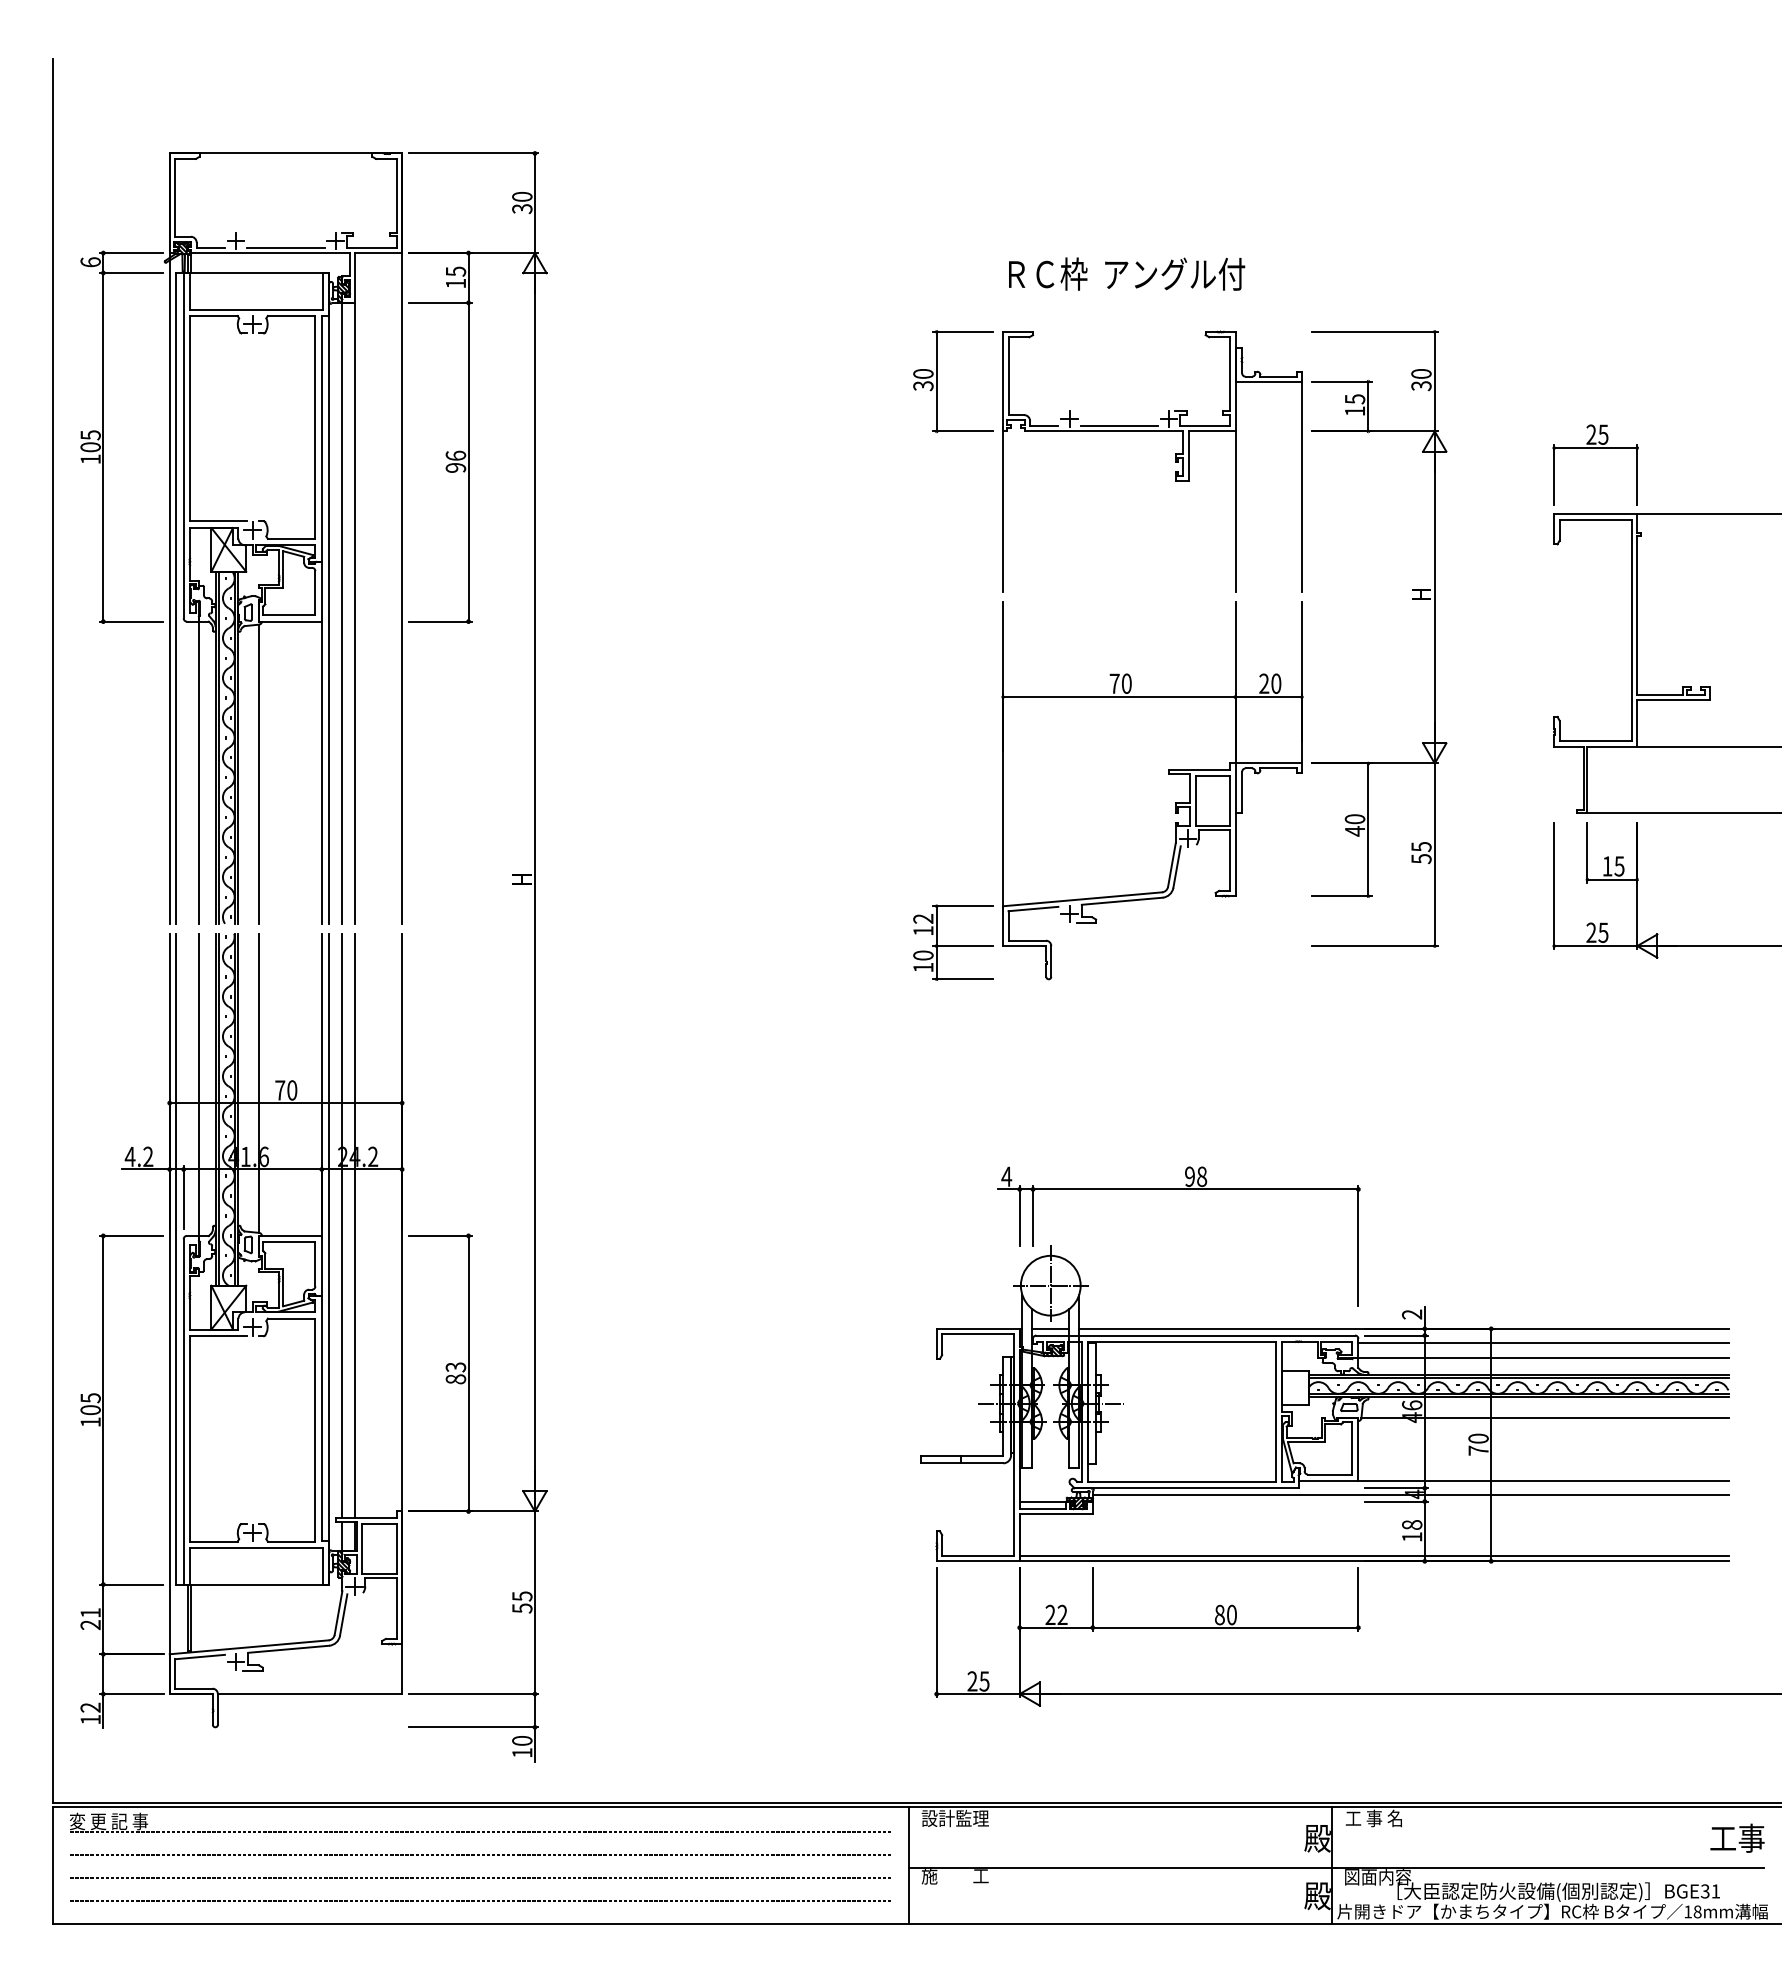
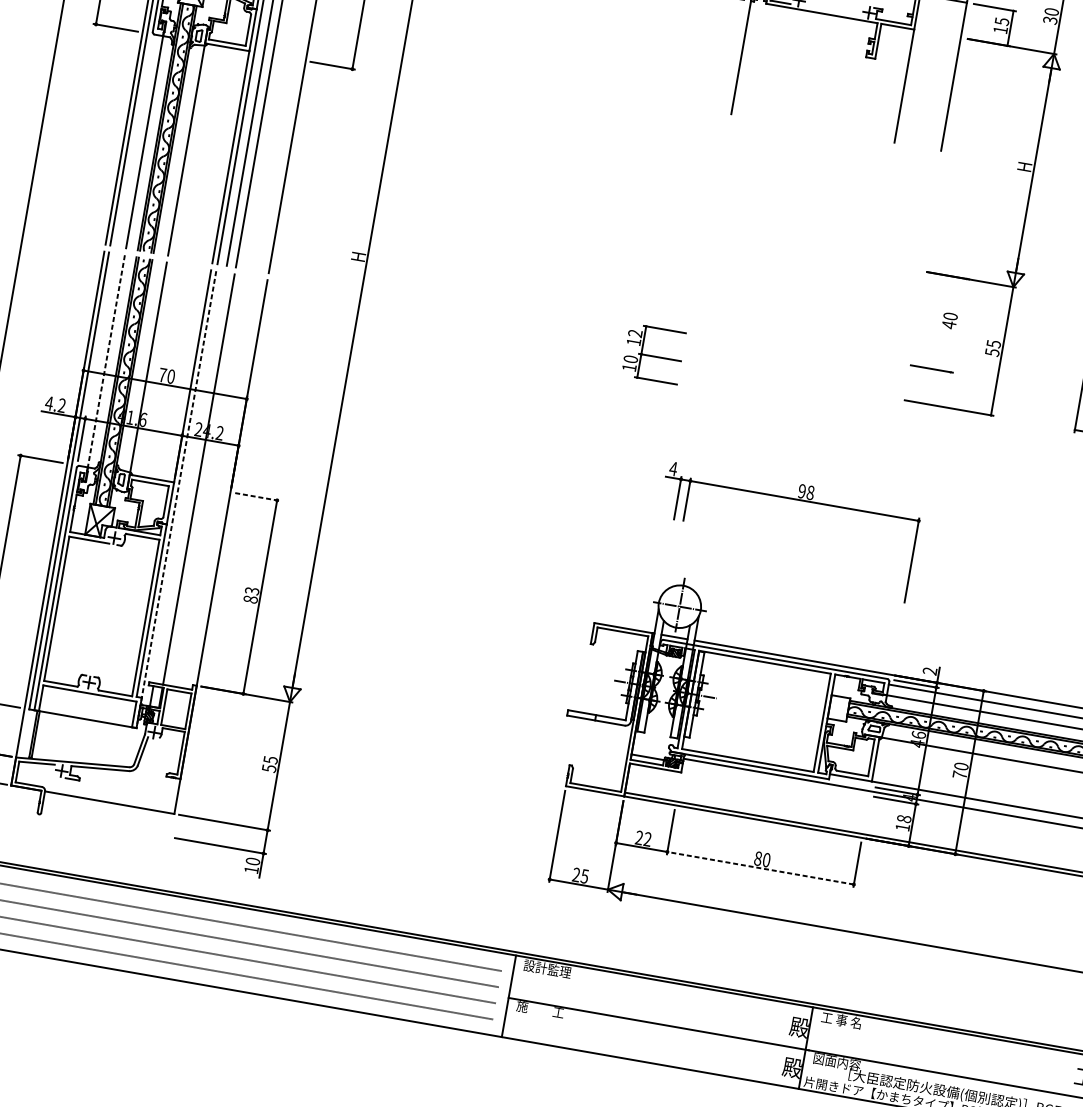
line: (1119, 426) -> (833, 11), removed
part: (1152, 790) -> (811, 271), removed
line: (1368, 829) -> (958, 325), removed
line: (198, 1085) -> (105, 361), solid -> dashed
part: (1178, 1189) -> (792, 498), moved
line: (342, 1225) -> (189, 477), removed
line: (440, 1235) -> (257, 496), solid -> dashed
line: (329, 1259) -> (176, 499), solid -> dashed
line: (1225, 1627) -> (760, 868), solid -> dashed

